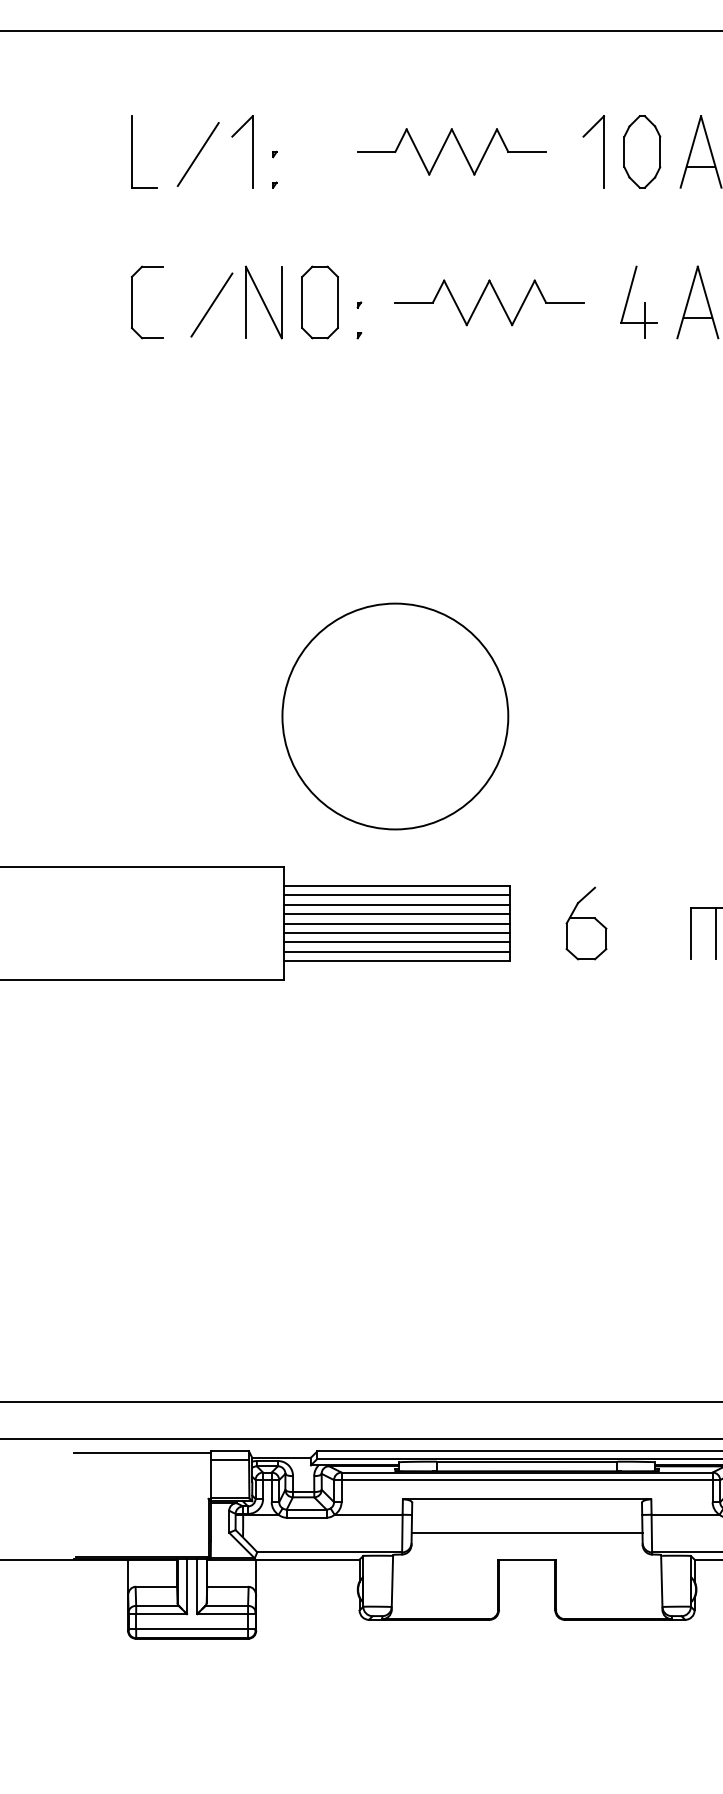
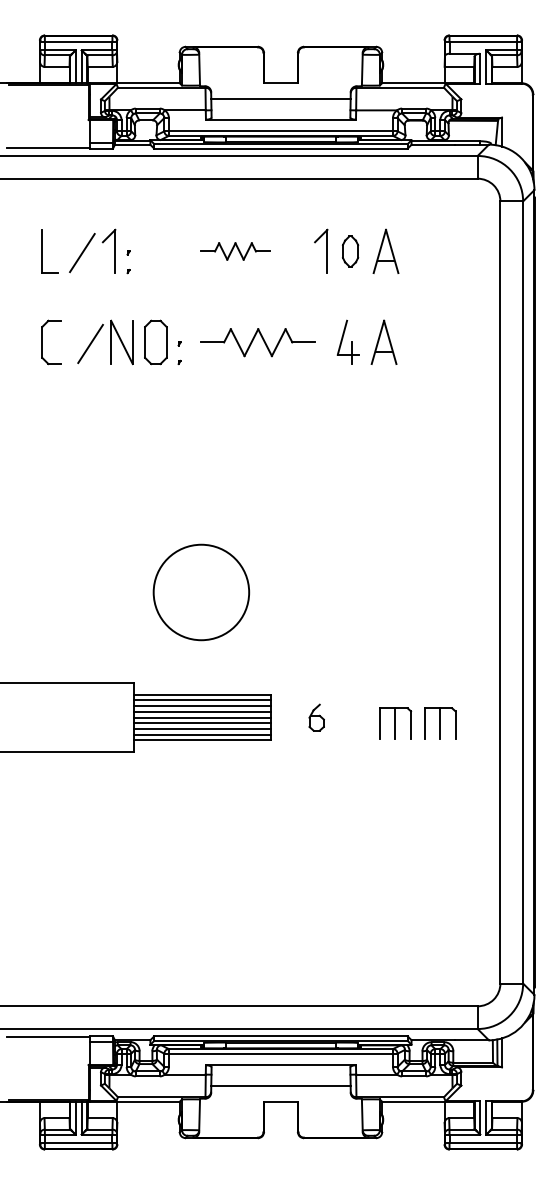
part: (451, 151) -> (235, 251), size x0.6
part: (642, 151) -> (350, 251), size x0.7
circle: (395, 716) -> (201, 592), size x0.7
part: (585, 923) -> (316, 717), size x0.6

